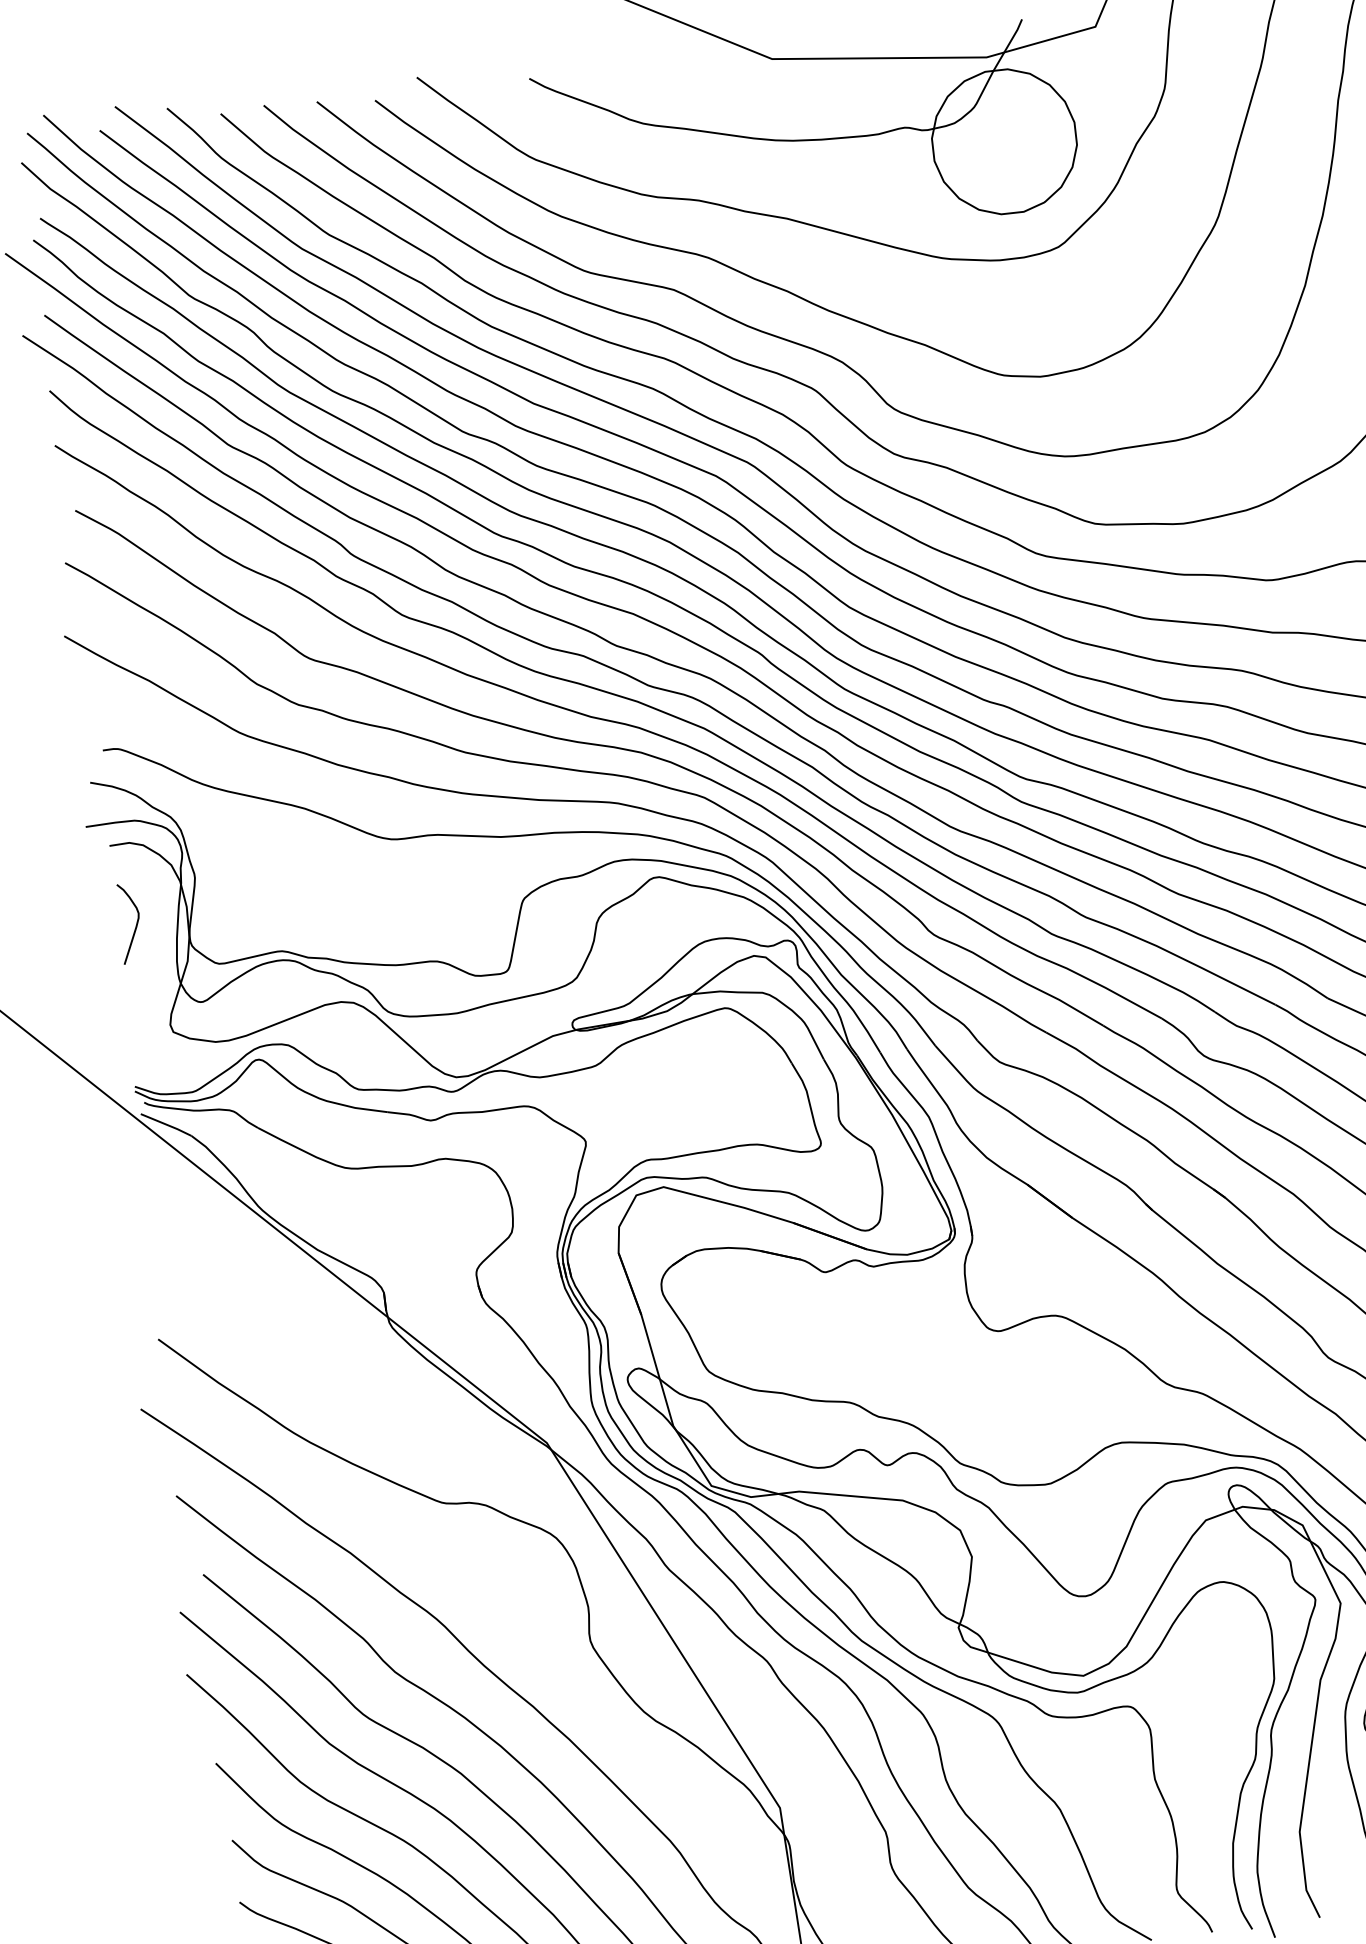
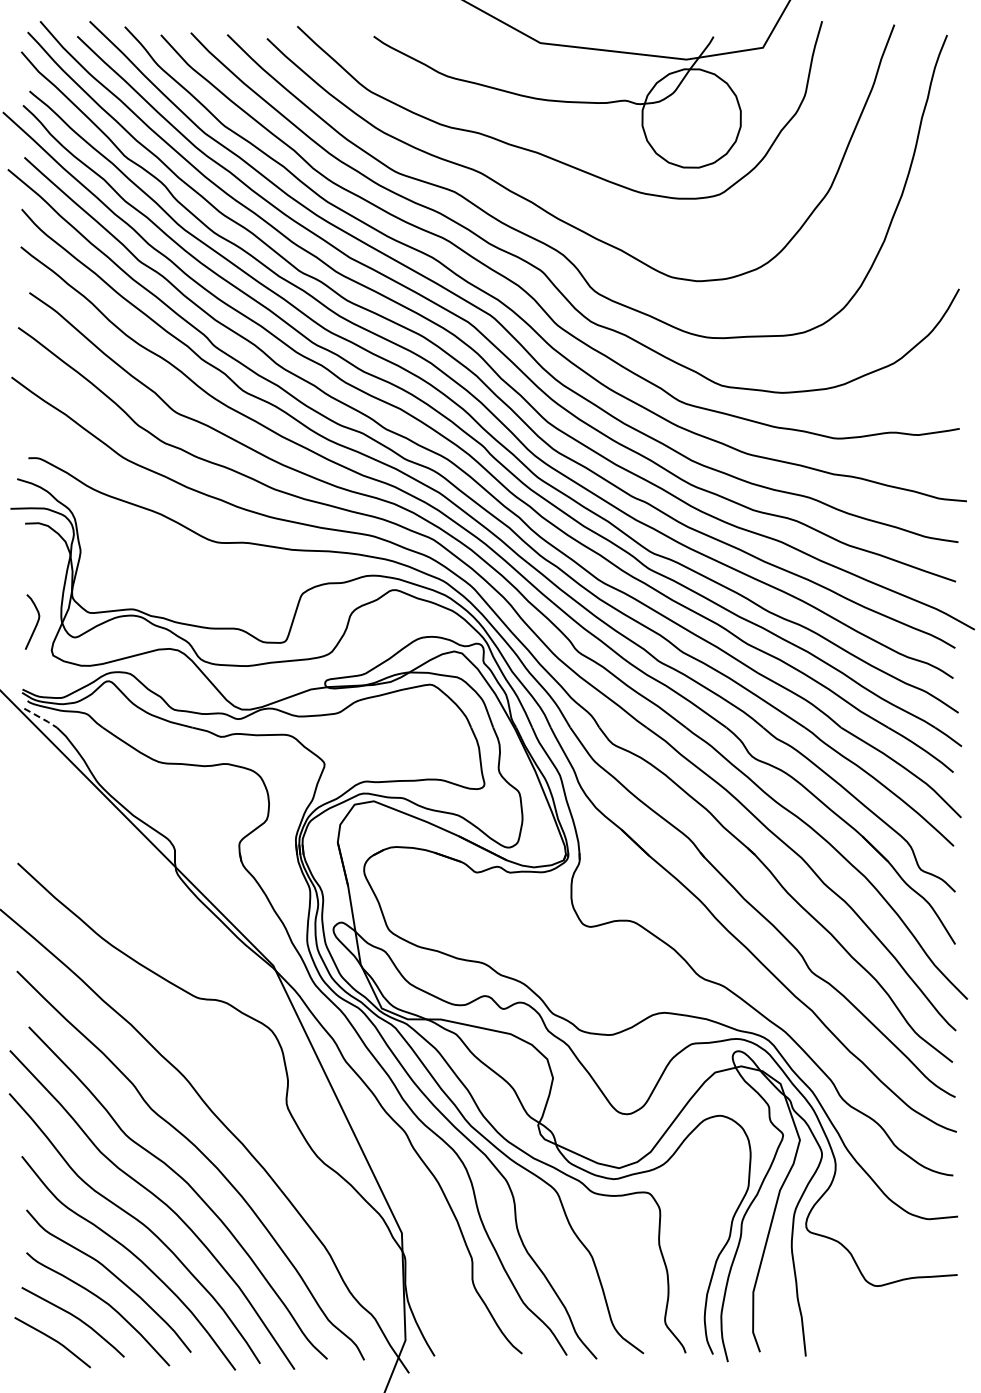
curve: (135, 923) -> (36, 622), moved
line: (167, 1125) -> (41, 718), solid -> dashed

